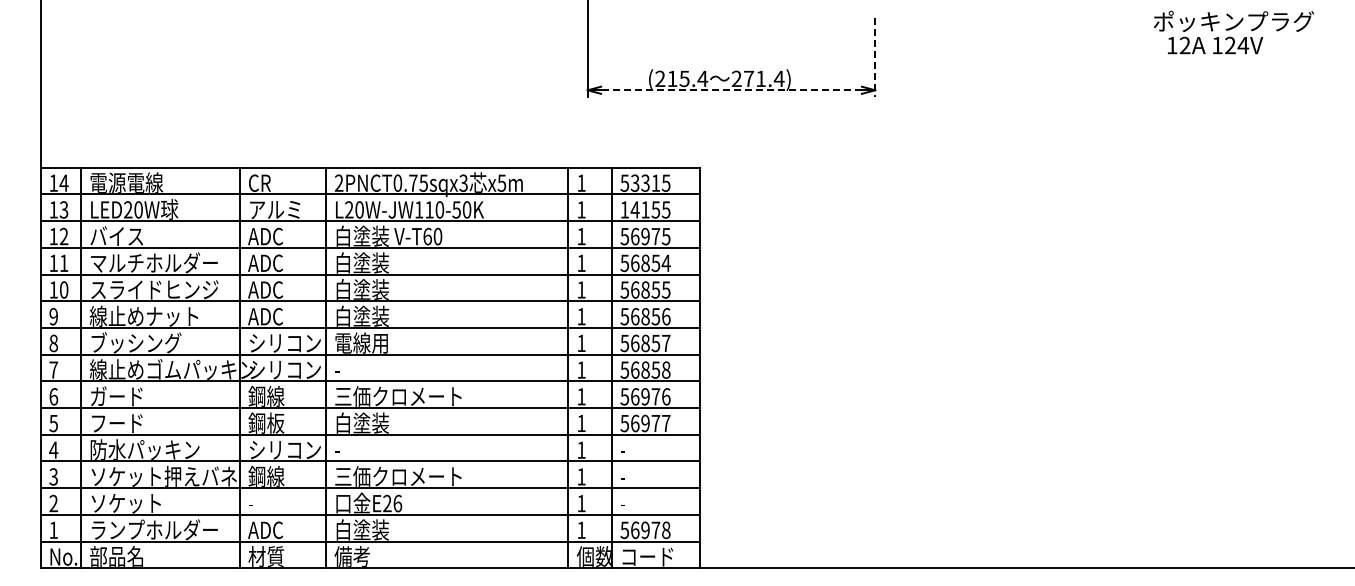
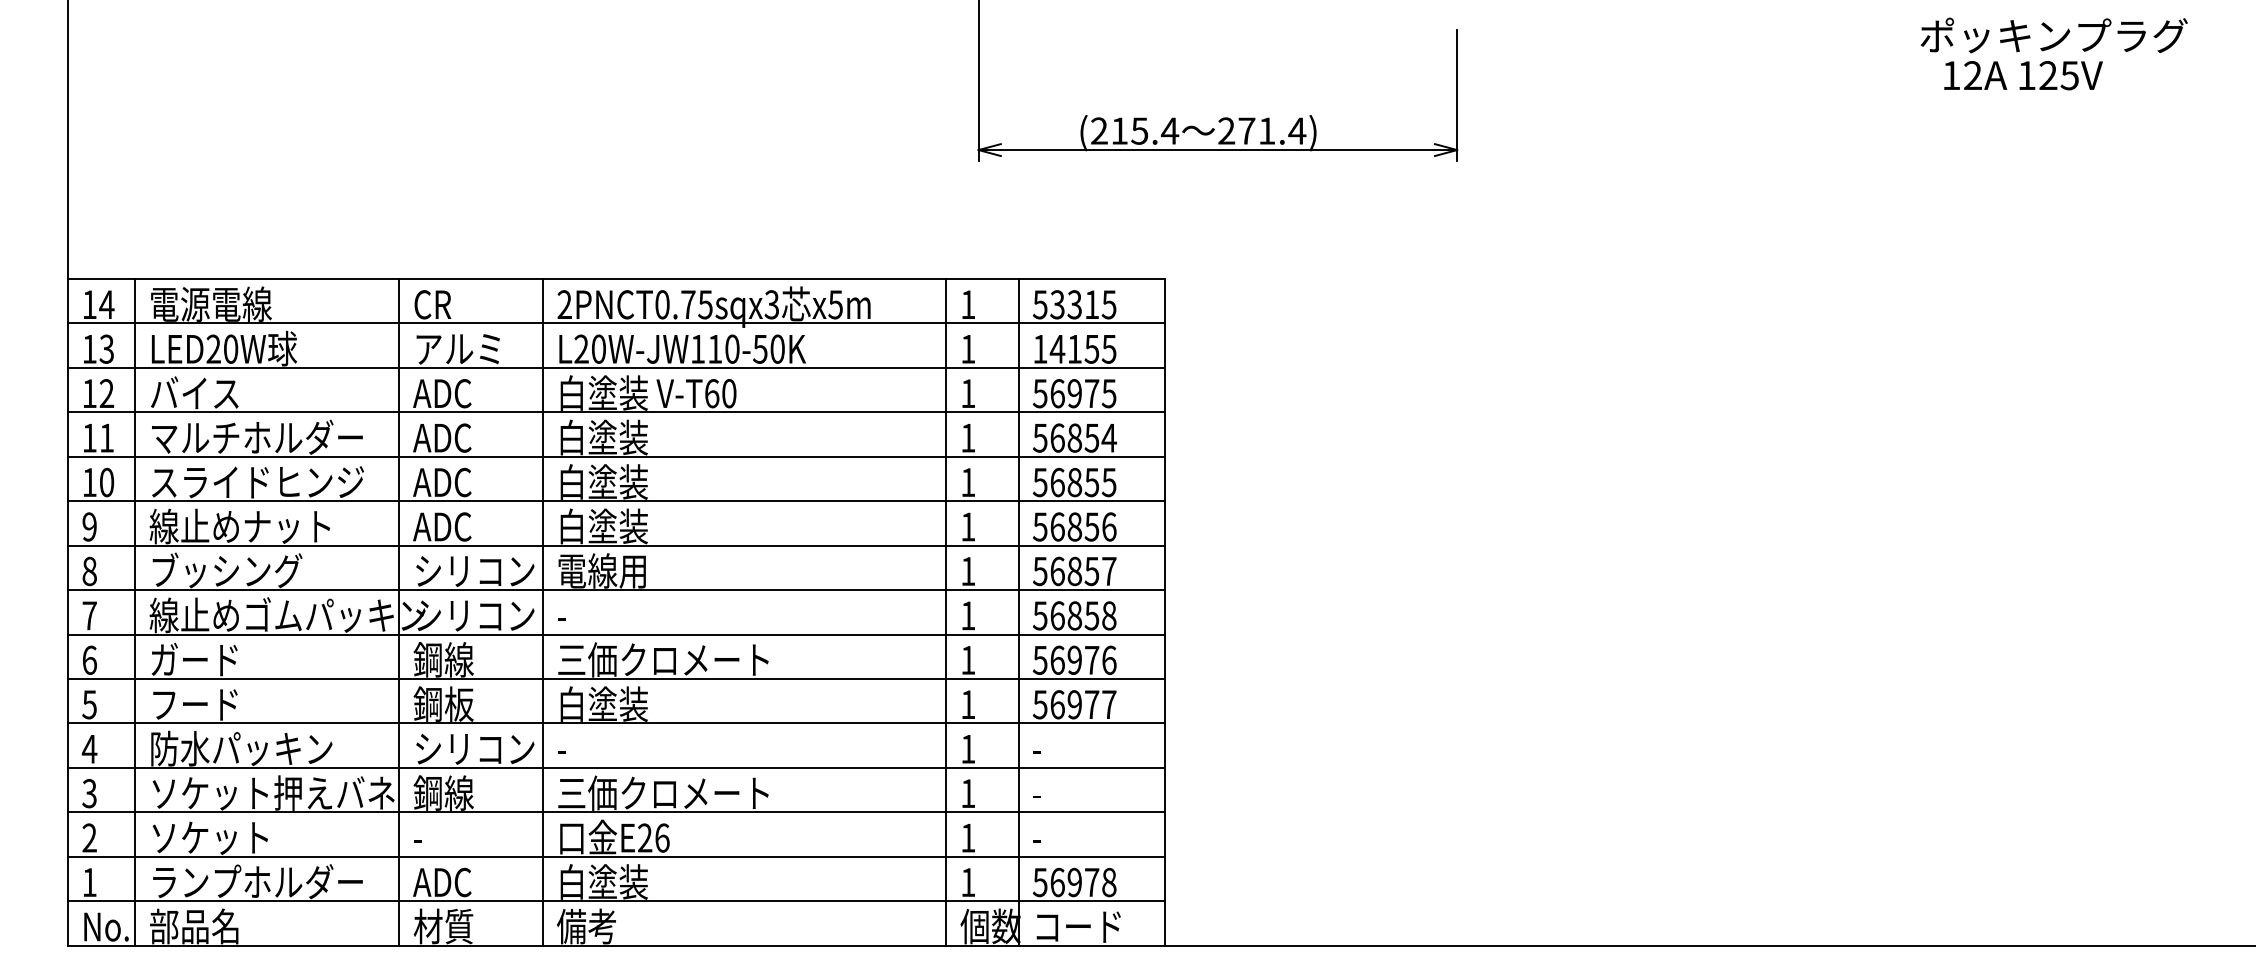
text: (1243, 45) -> (2070, 75), 124V -> 125V
line: (875, 58) -> (1457, 97), dashed -> solid
line: (731, 90) -> (1217, 150), dashed -> solid

